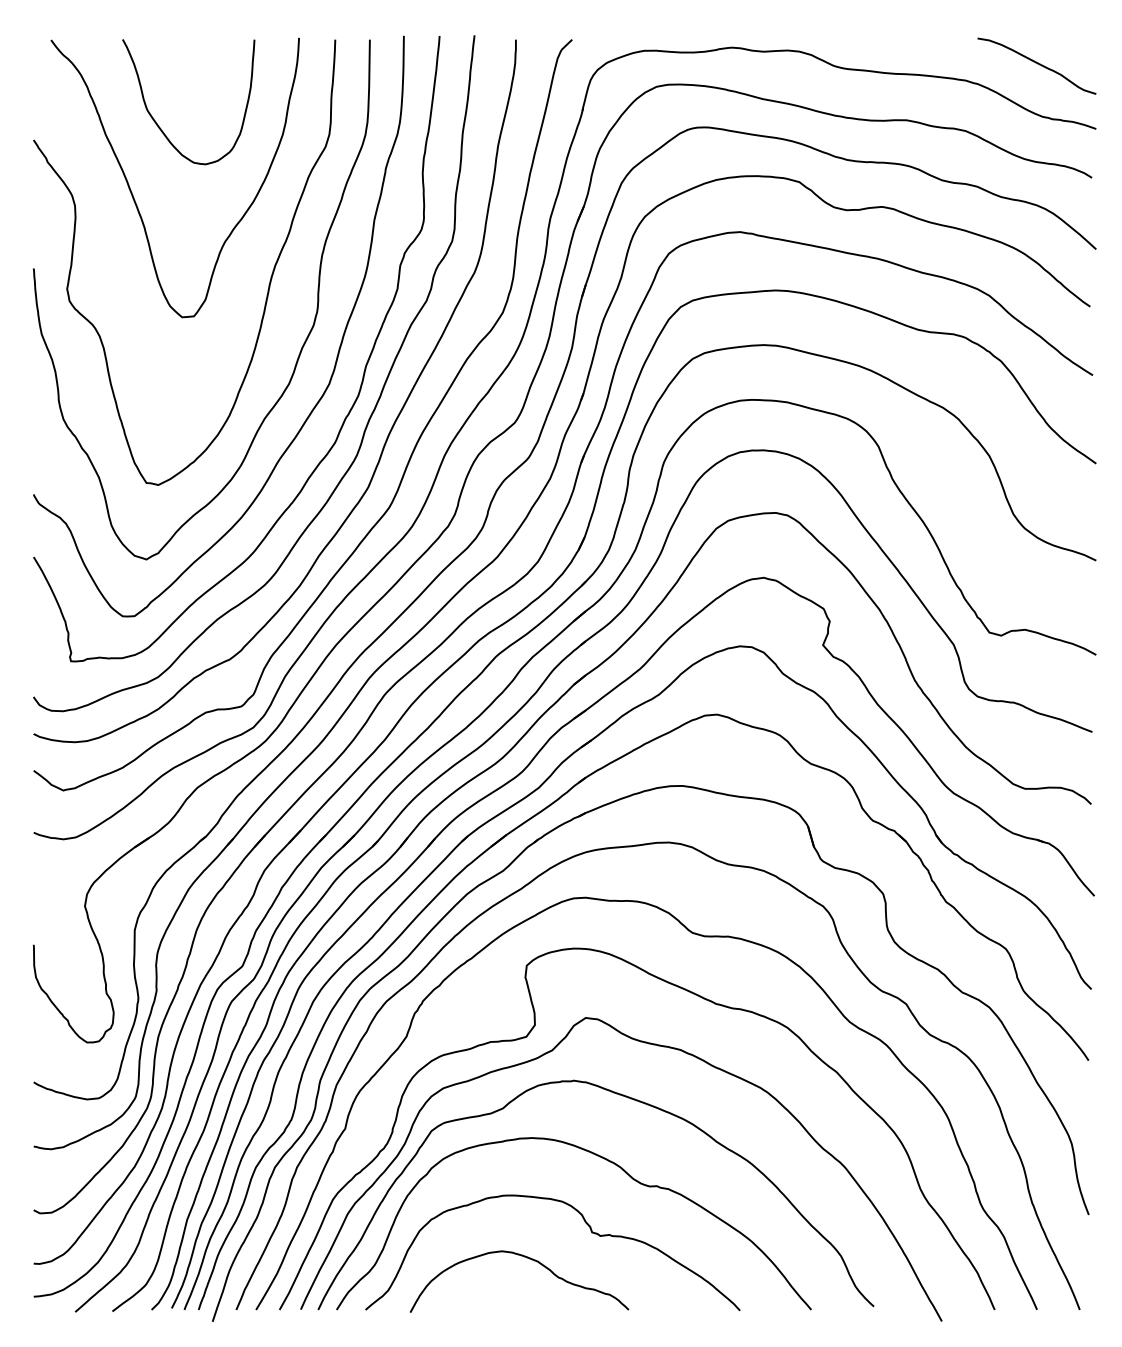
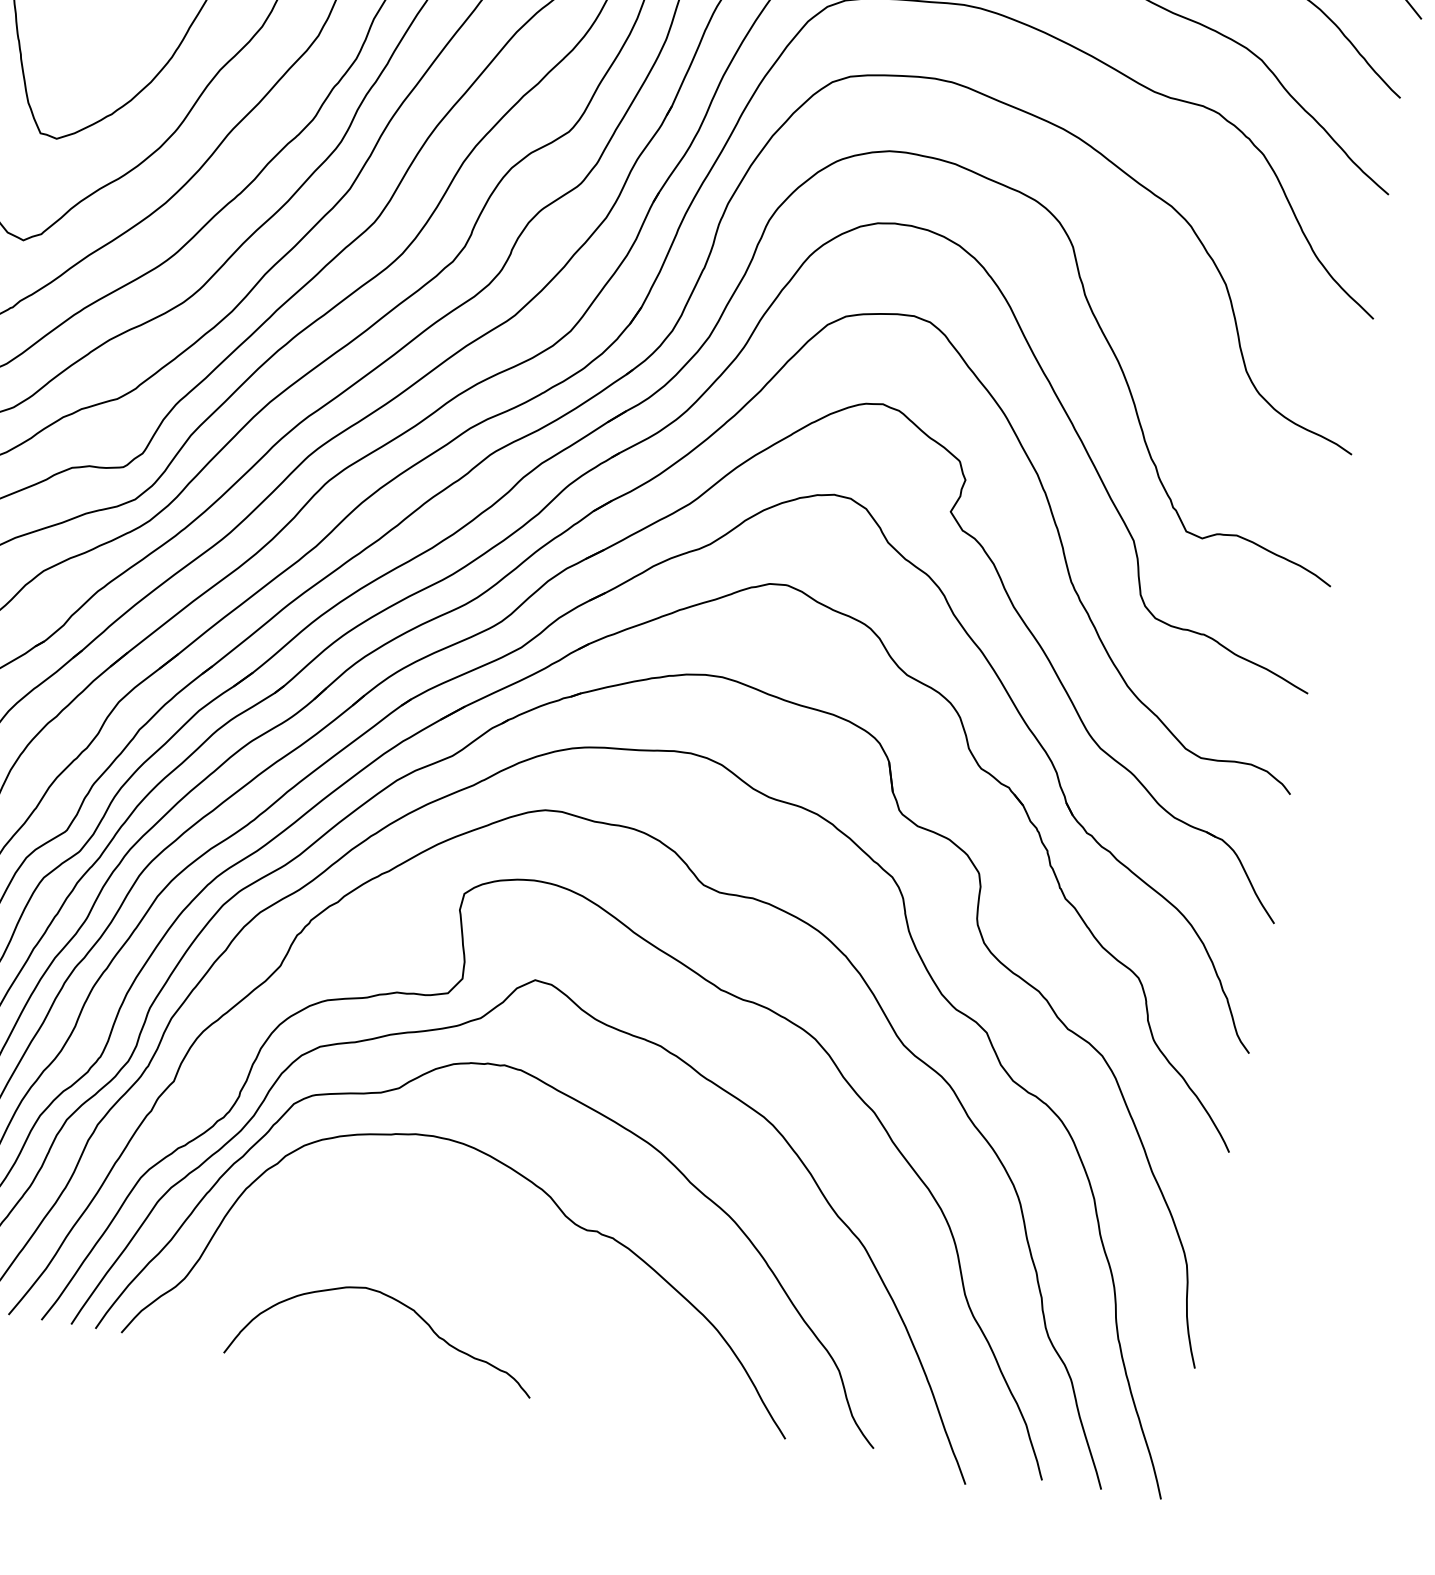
curve: (591, 1233) -> (494, 1283), removed

